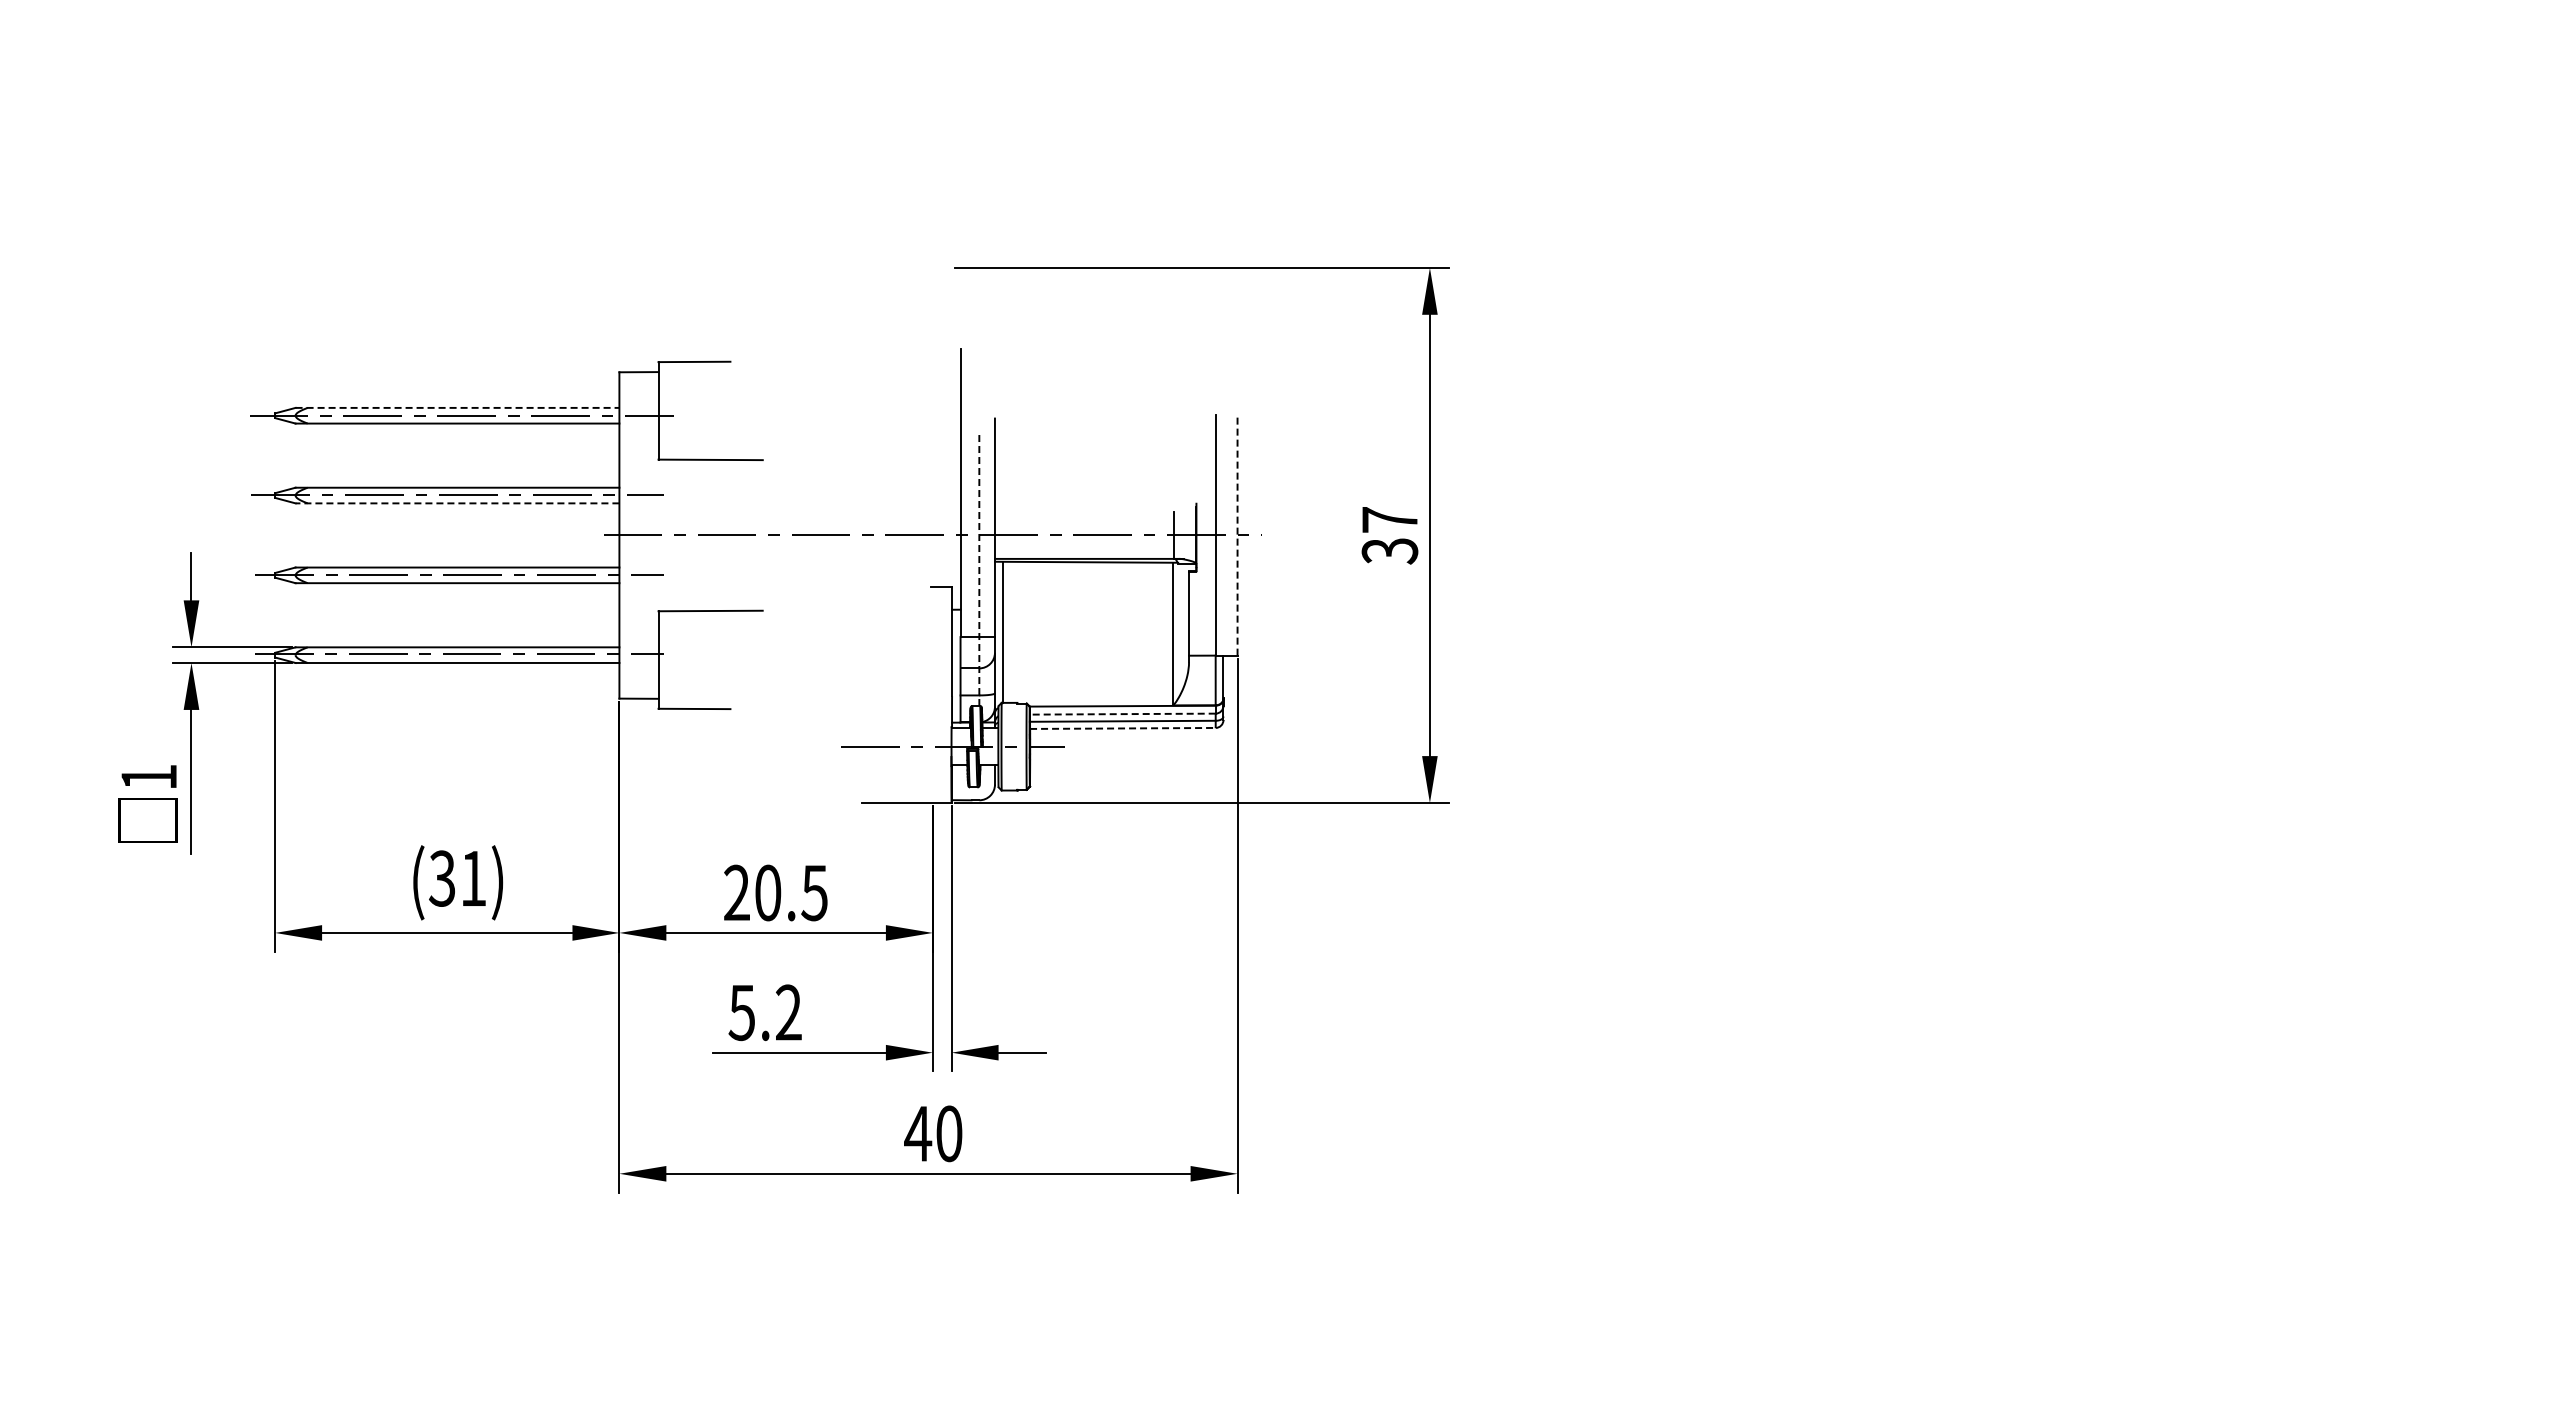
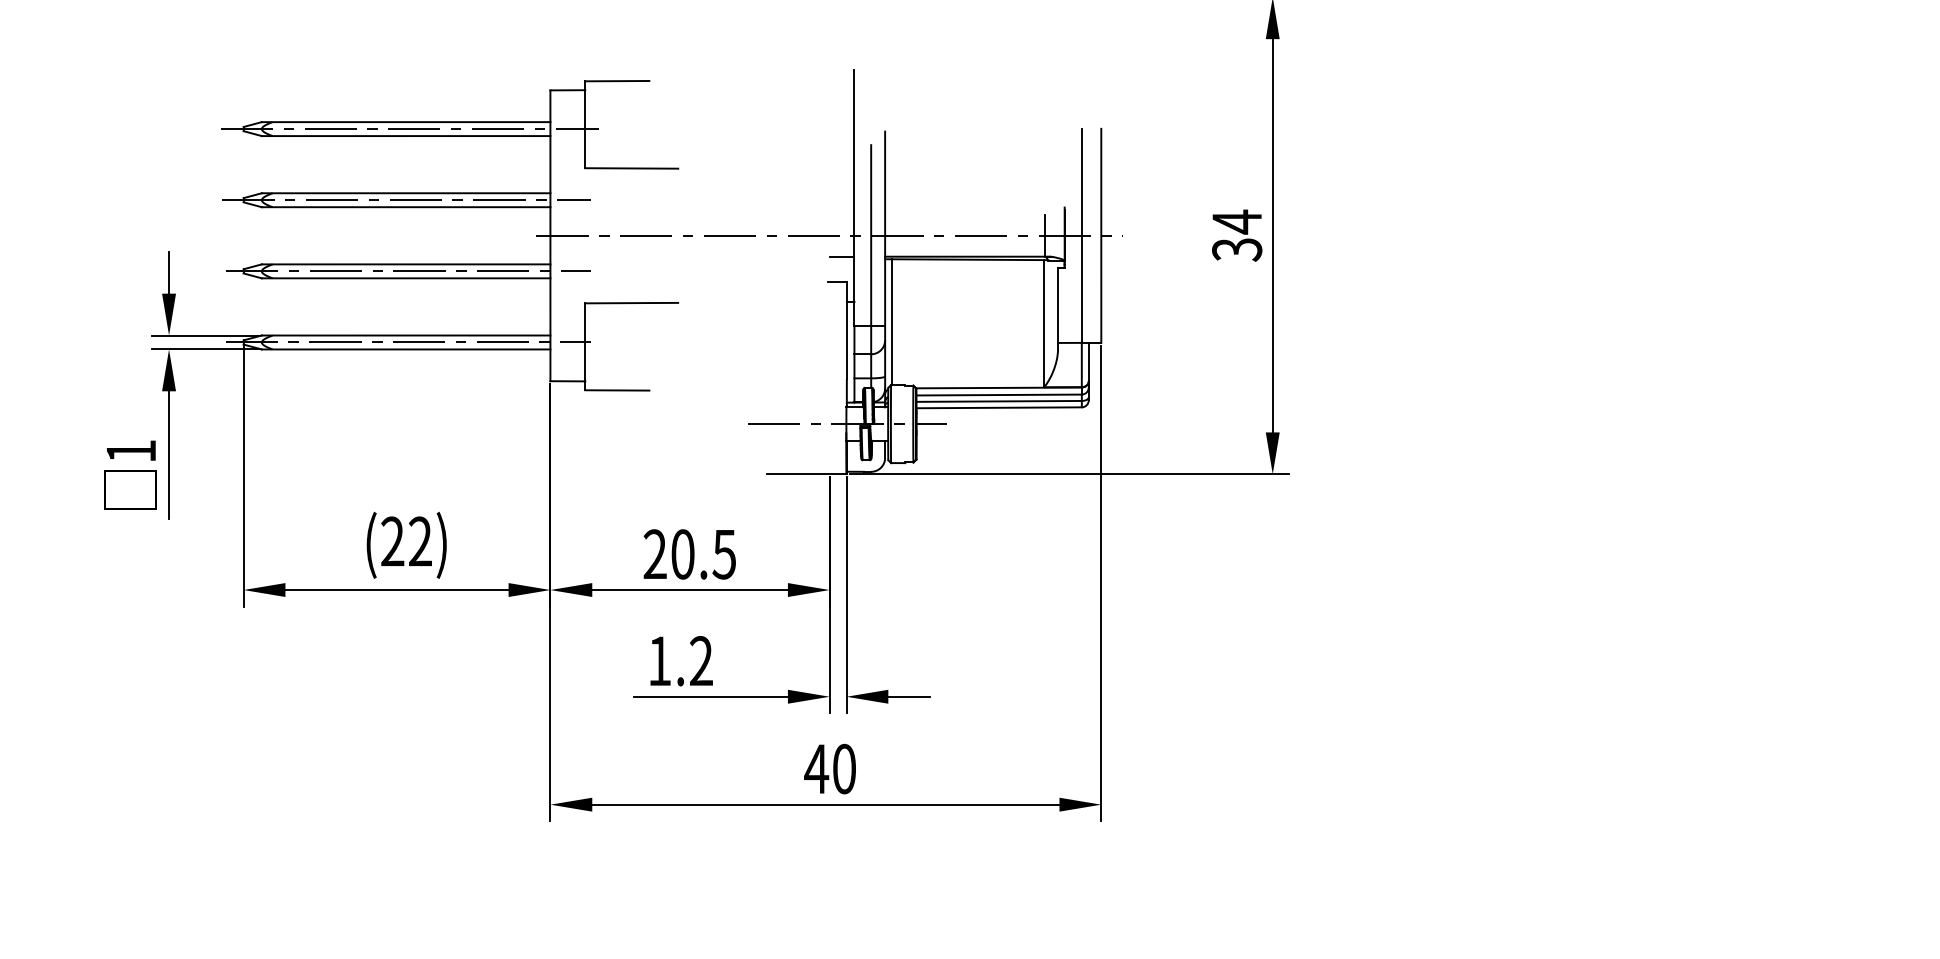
line: (457, 407) -> (406, 121), dashed -> solid
line: (457, 503) -> (406, 207), dashed -> solid
text: (1389, 520) -> (1236, 222), 37 -> 34
line: (1237, 535) -> (1101, 235), dashed -> solid
line: (946, 558) -> (841, 256), added
line: (979, 569) -> (871, 266), dashed -> solid
line: (1122, 714) -> (998, 395), dashed -> solid
line: (1122, 728) -> (998, 407), dashed -> solid
text: (457, 878) -> (406, 541), (31) -> (22)
text: (741, 1013) -> (659, 661), 5.2 -> 1.2

